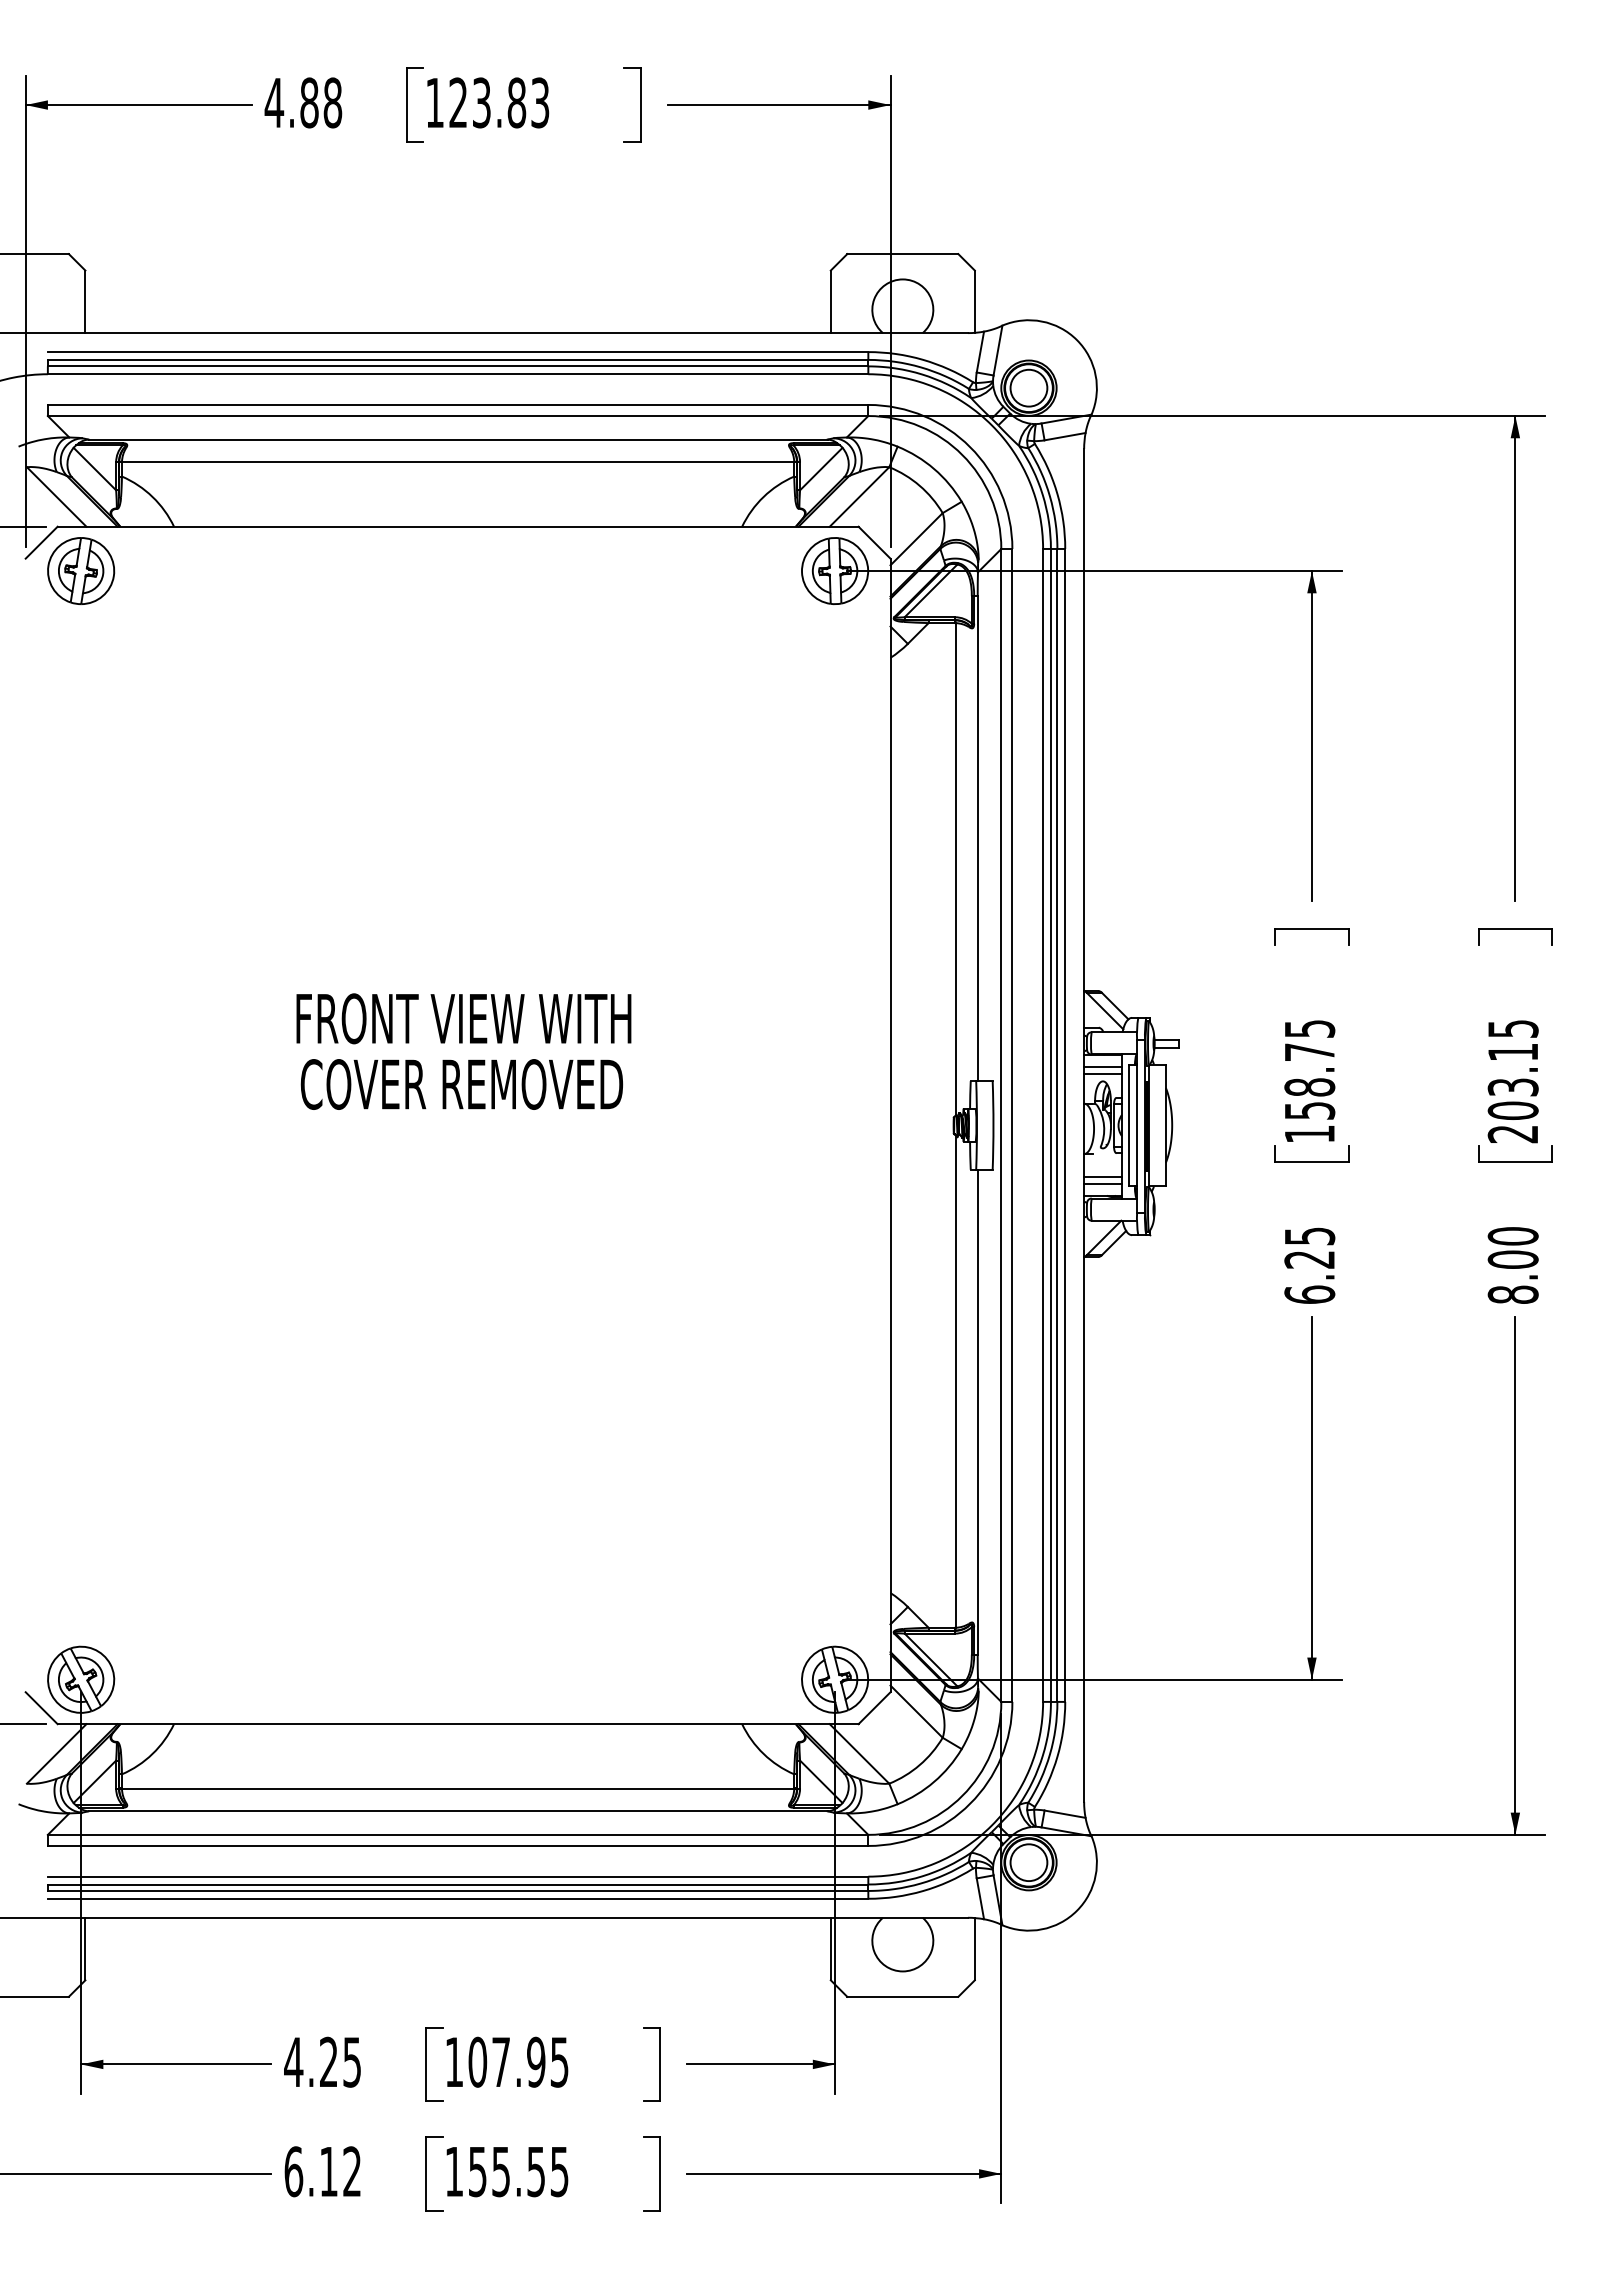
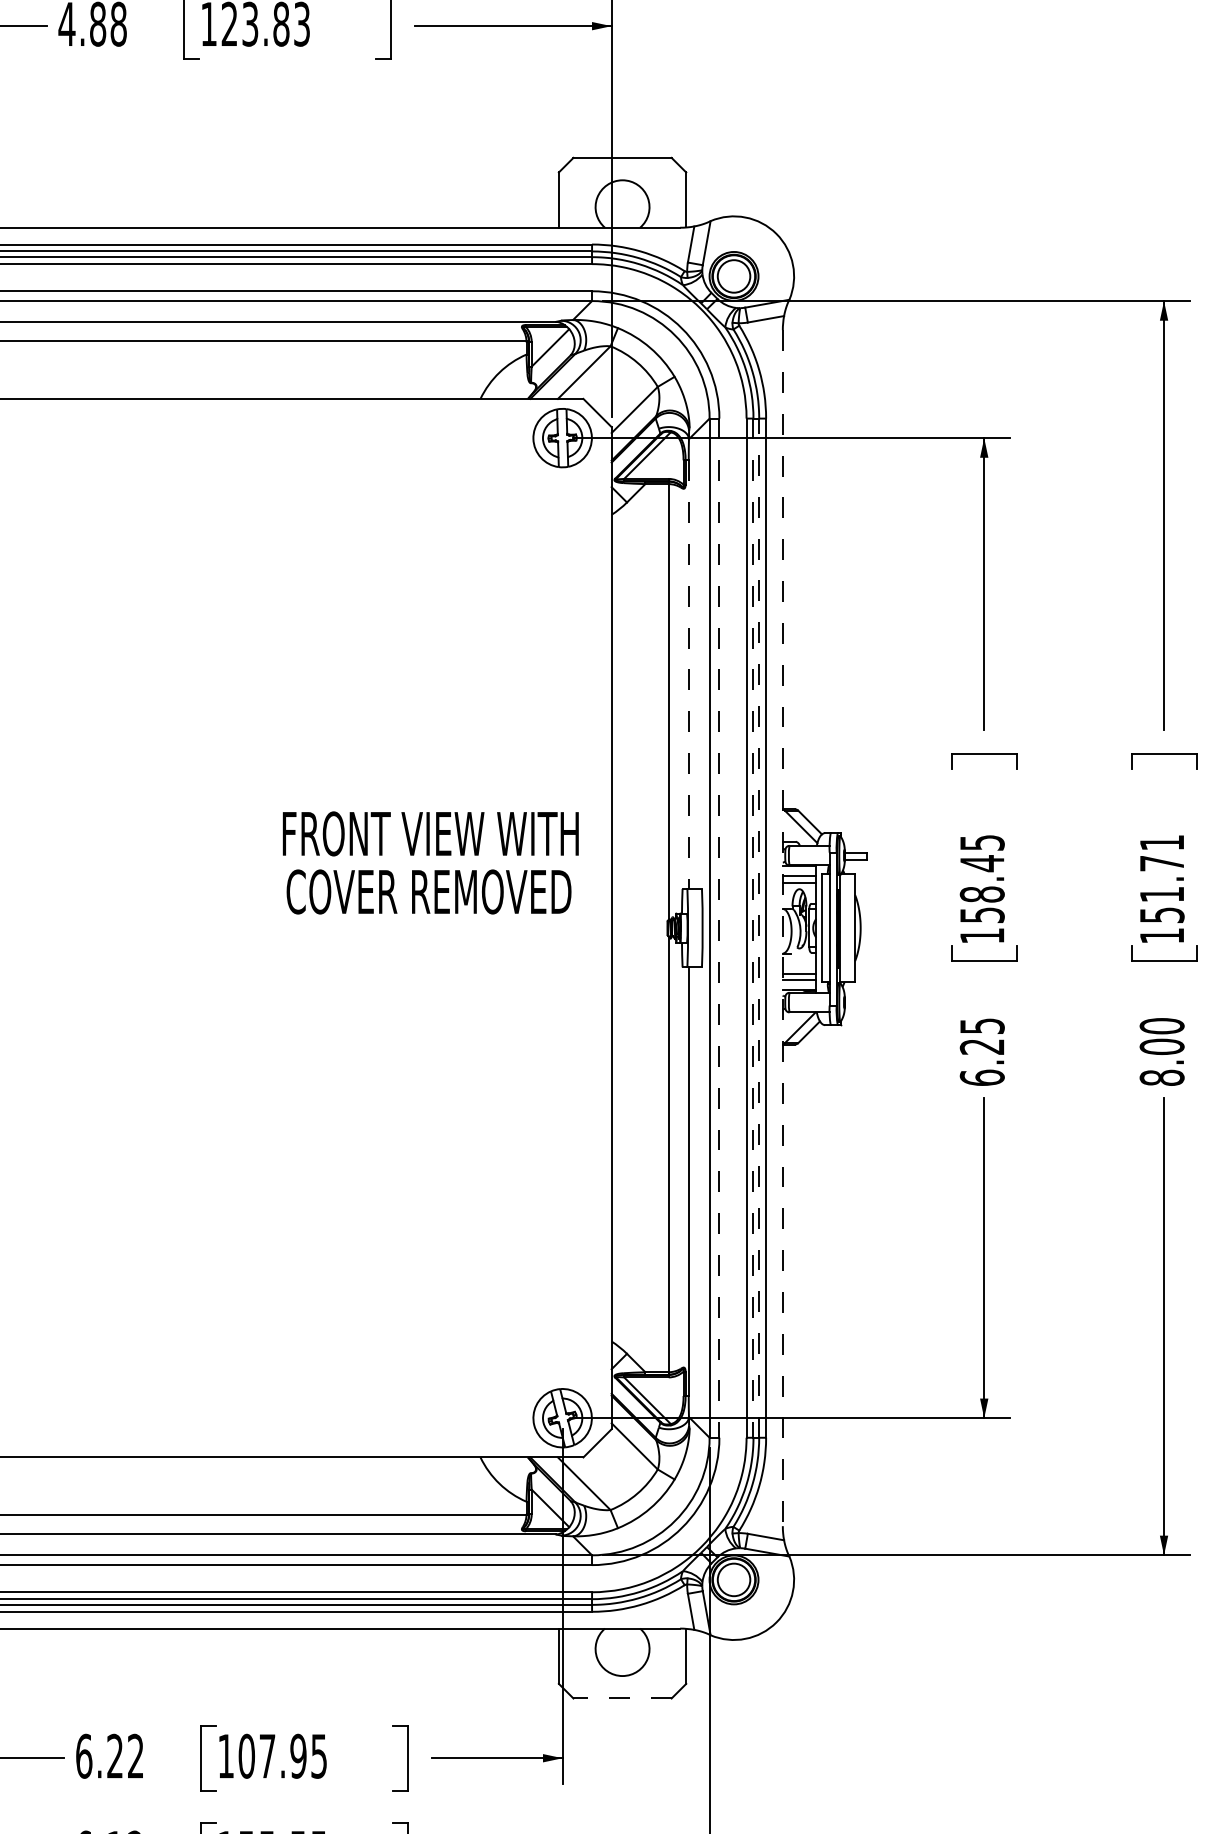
line: (977, 839) -> (688, 675), solid -> dashed
text: (463, 1051) -> (430, 862), moved
text: (1309, 1052) -> (982, 863), 158.75 -> 158.45
text: (1512, 1081) -> (1161, 889), 203.15 -> 151.71
line: (1057, 1124) -> (759, 927), solid -> dashed
line: (1012, 1125) -> (719, 928), solid -> dashed
line: (1050, 1125) -> (753, 928), solid -> dashed
line: (1084, 1125) -> (783, 928), solid -> dashed
line: (902, 1996) -> (622, 1698), solid -> dashed
text: (322, 2061) -> (109, 1755), 4.25 -> 6.22

